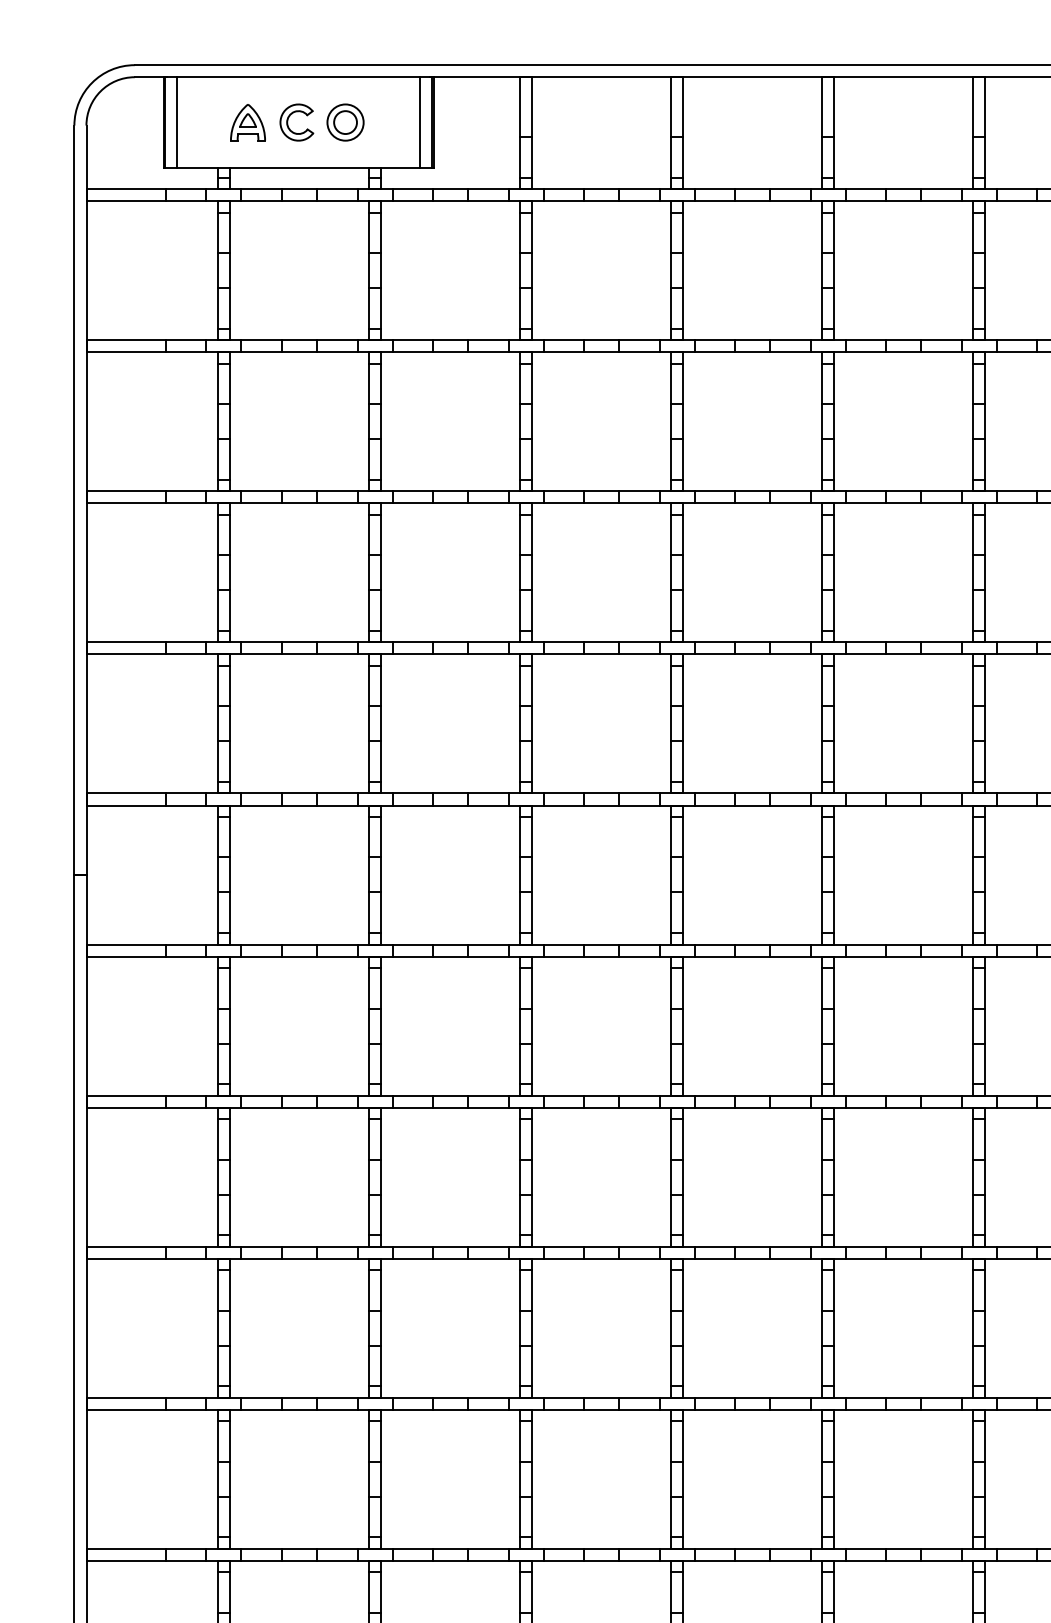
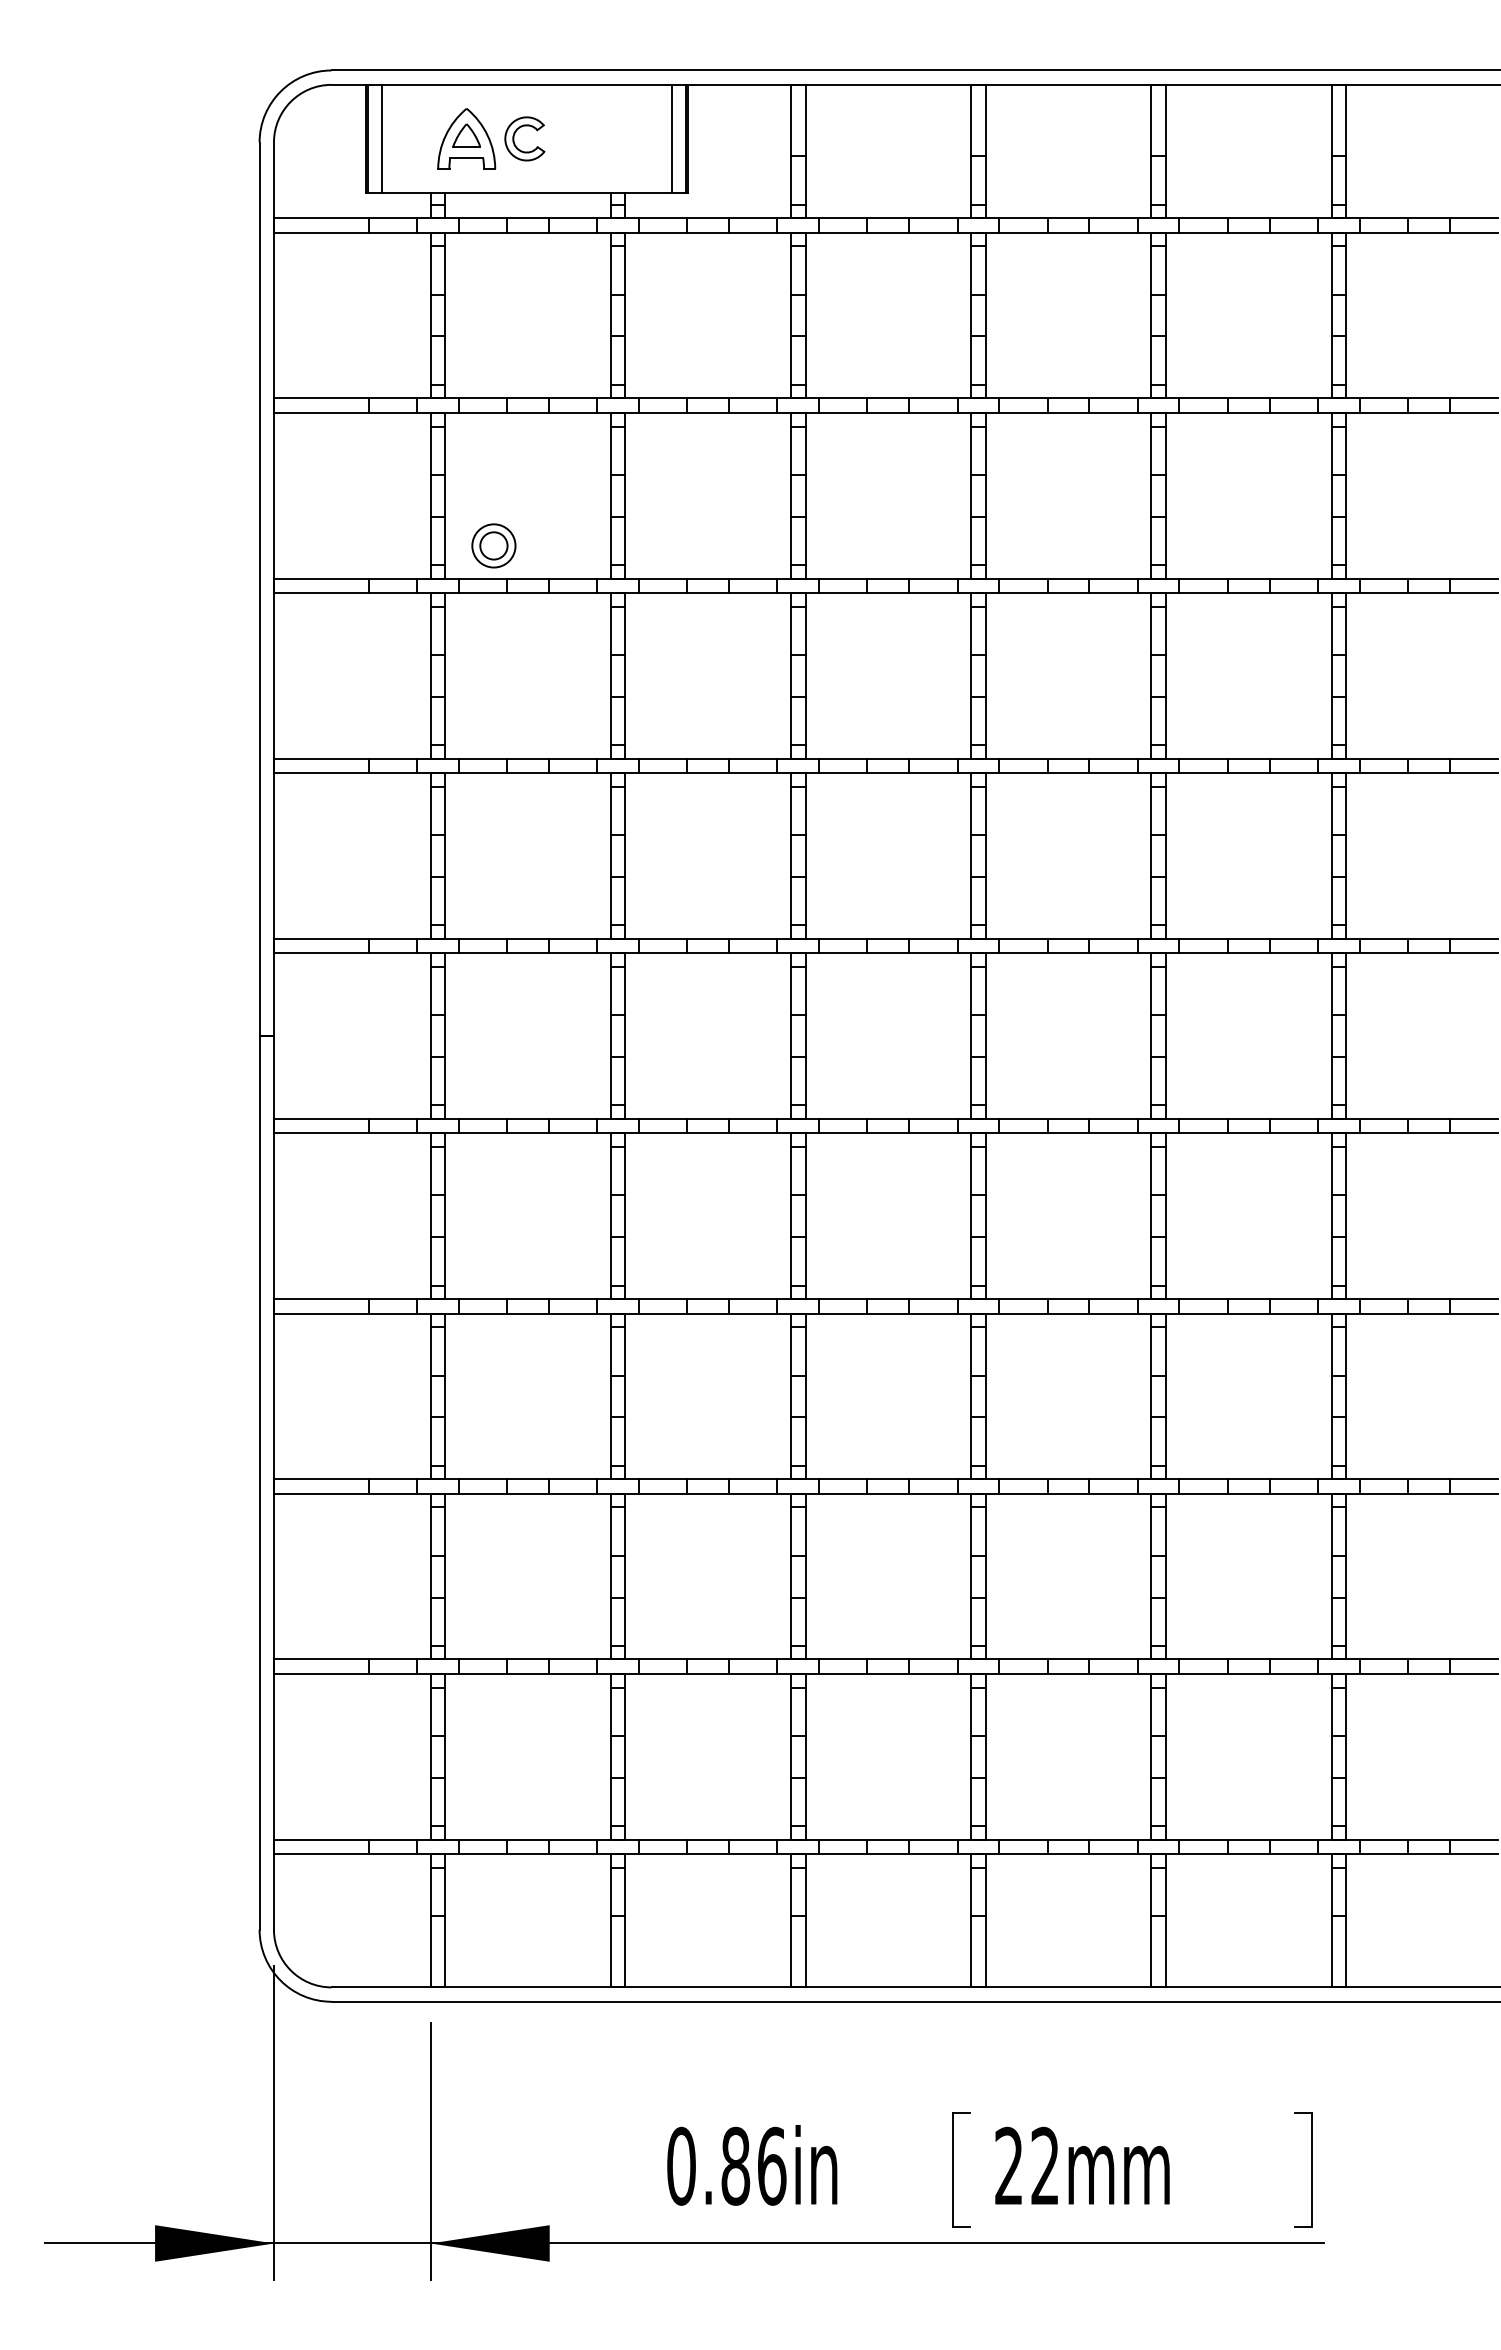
part: (247, 122) -> (466, 138), size x1.4
part: (345, 122) -> (493, 545), moved

